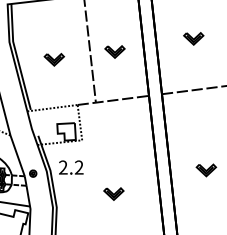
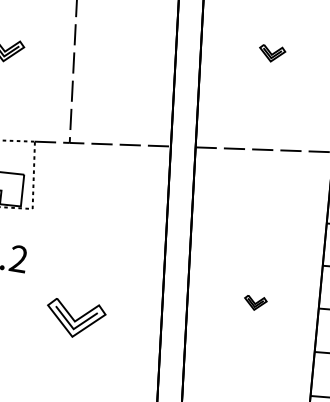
part: (193, 38) -> (271, 52), size x0.7
part: (114, 51) -> (120, 53), removed
part: (206, 170) -> (255, 303), size x0.6
part: (113, 193) -> (74, 317), size x1.6

